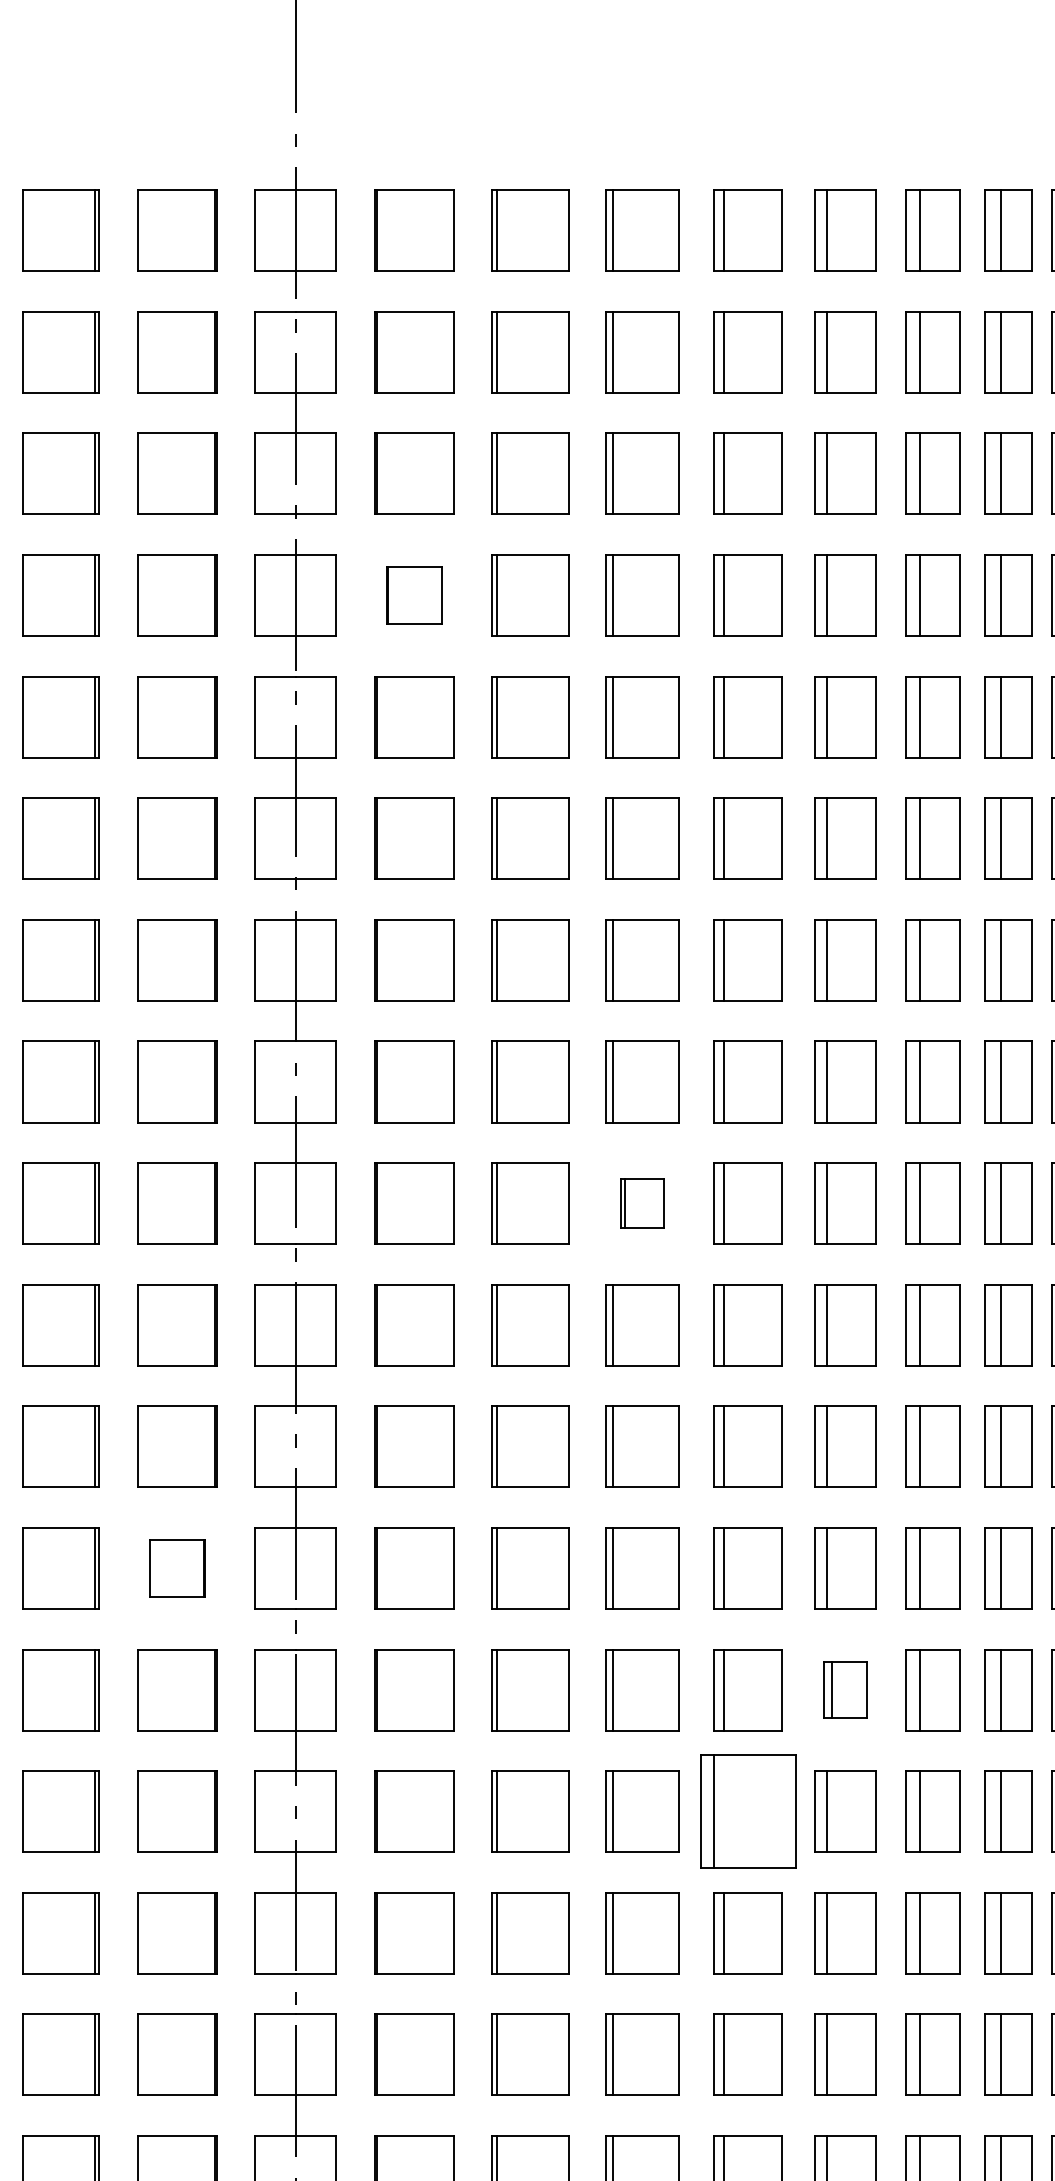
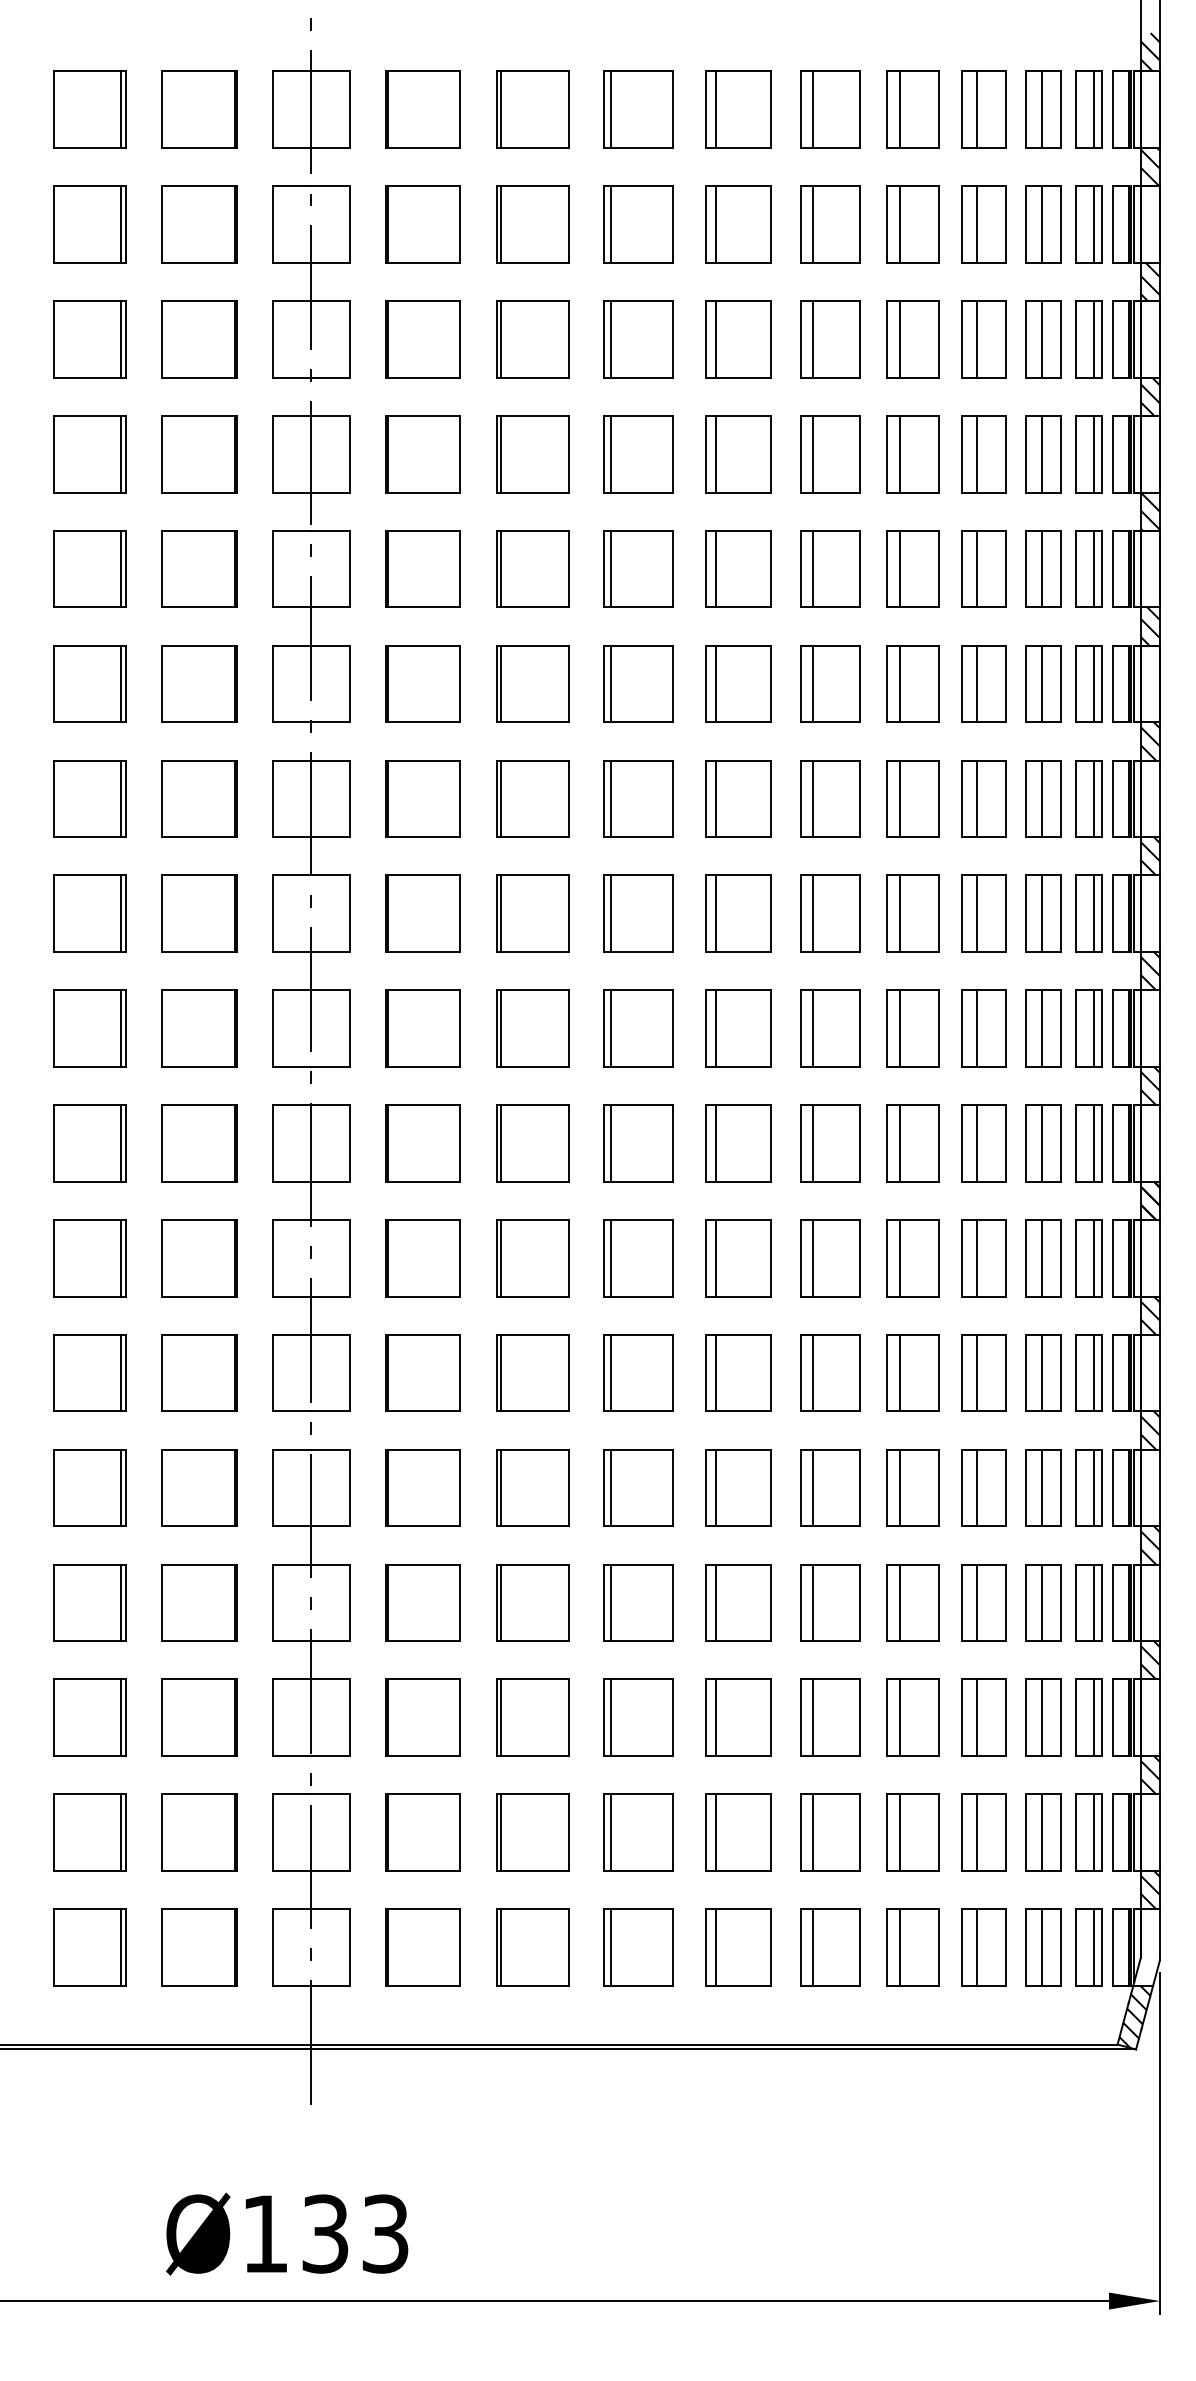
part: (413, 595) -> (422, 454), size x1.43
part: (642, 1203) -> (638, 1028), size x1.67
part: (177, 1567) -> (199, 1372), size x1.43
part: (845, 1689) -> (830, 1487), size x1.43
part: (748, 1811) -> (738, 1602), size x0.71

